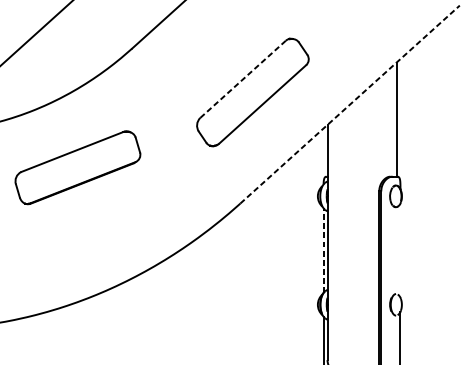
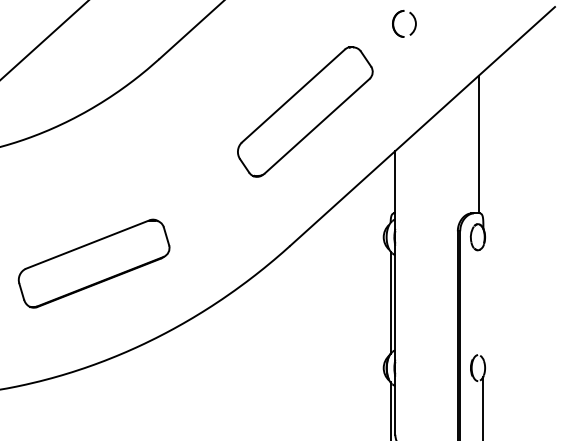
part: (326, 19) -> (394, 23), added
line: (243, 78) -> (293, 95), dashed -> solid
line: (350, 104) -> (422, 126), dashed -> solid
part: (77, 167) -> (93, 263), moved
line: (323, 250) -> (390, 302), dashed -> solid

